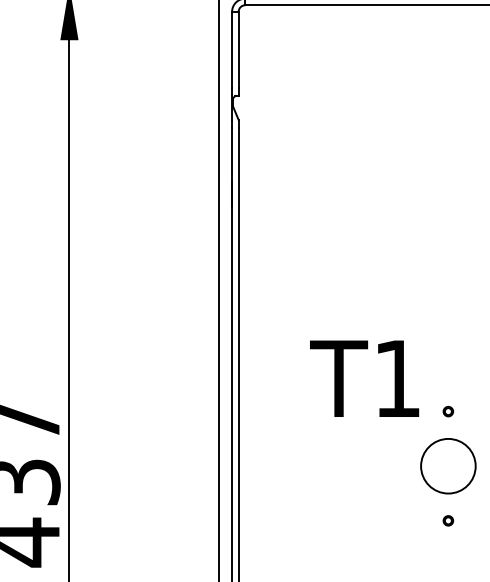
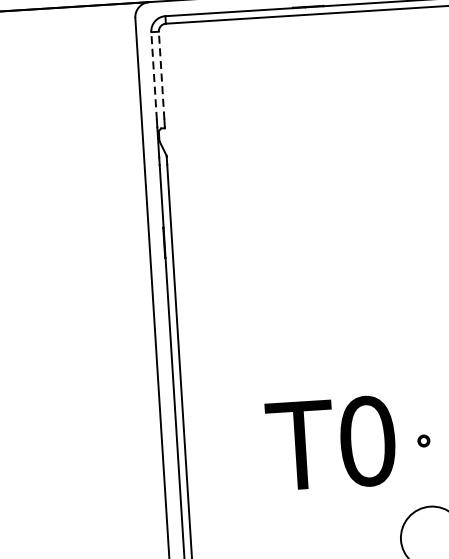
line: (232, 49) -> (154, 75), solid -> dashed
line: (238, 49) -> (161, 74), solid -> dashed
text: (397, 378) -> (367, 440), T1 -> T0
part: (448, 411) -> (424, 440), moved

